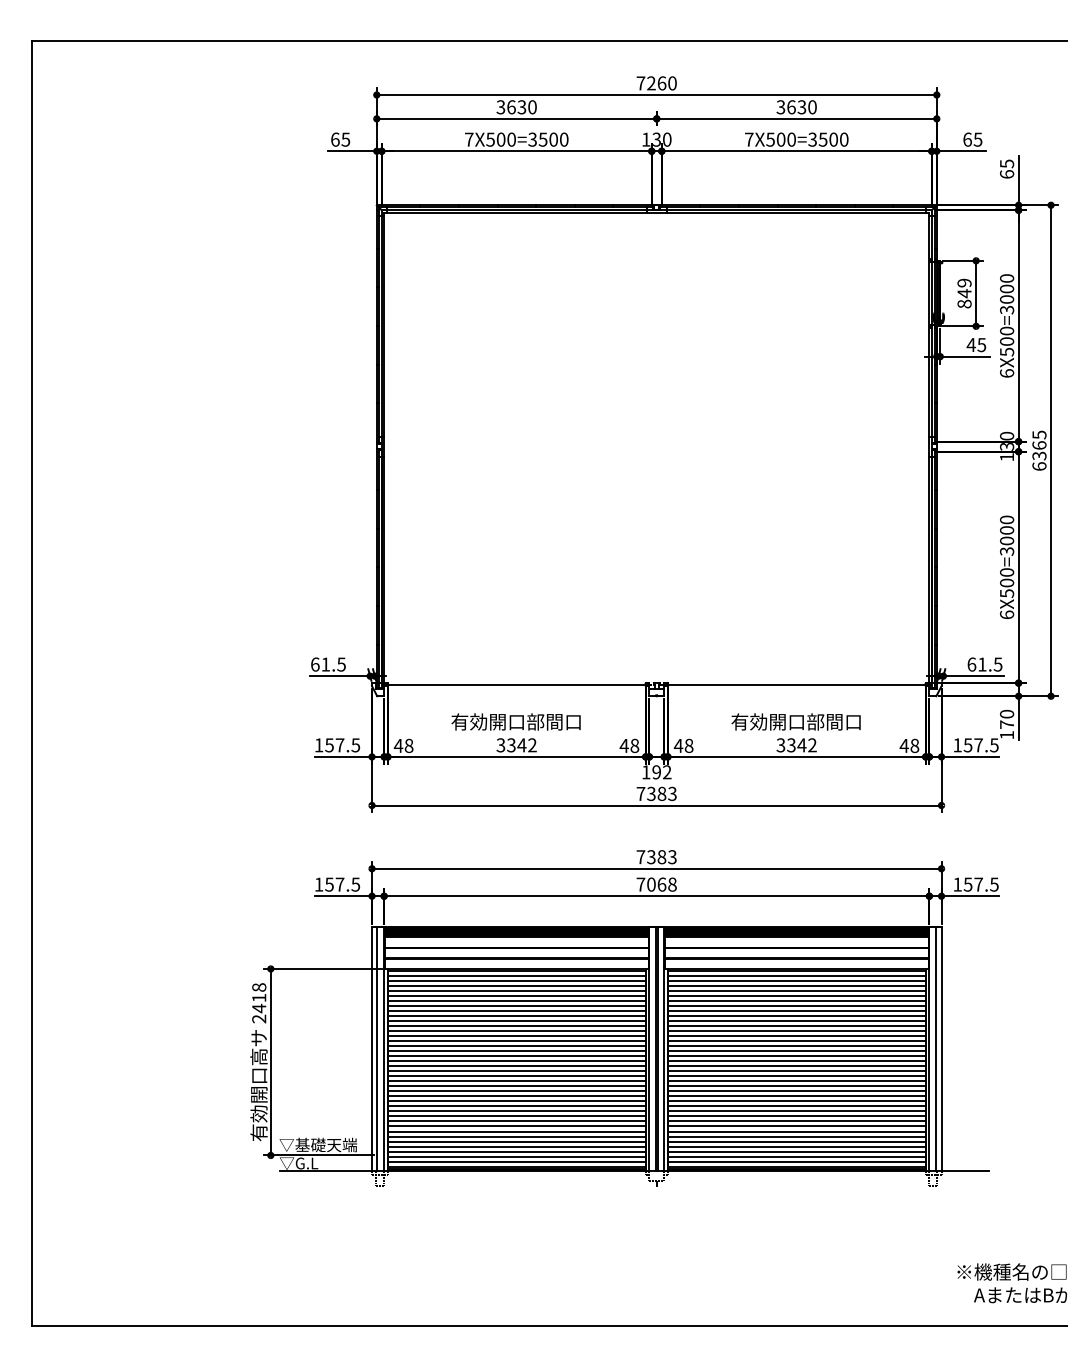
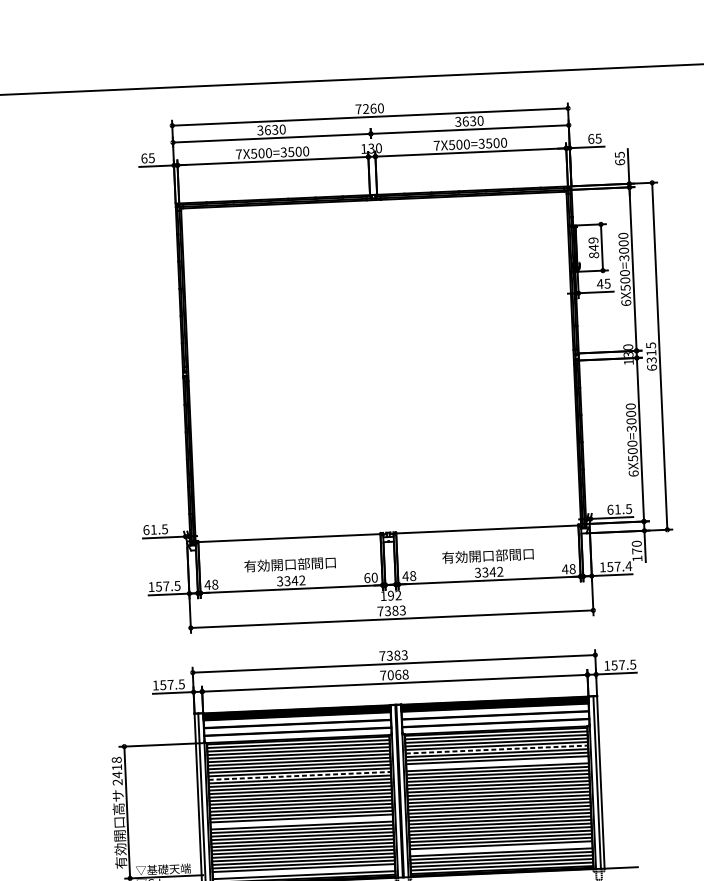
text: (1039, 445) -> (651, 352), 6365 -> 6315
text: (629, 745) -> (370, 577), 48 -> 60
text: (994, 745) -> (628, 566), 157.5 -> 157.4
line: (796, 996) -> (496, 749), solid -> dashed
line: (796, 1016) -> (497, 763), removed
line: (516, 1021) -> (299, 776), solid -> dashed
line: (516, 1086) -> (301, 822), removed
line: (796, 1136) -> (501, 848), removed
line: (516, 1156) -> (303, 871), removed

